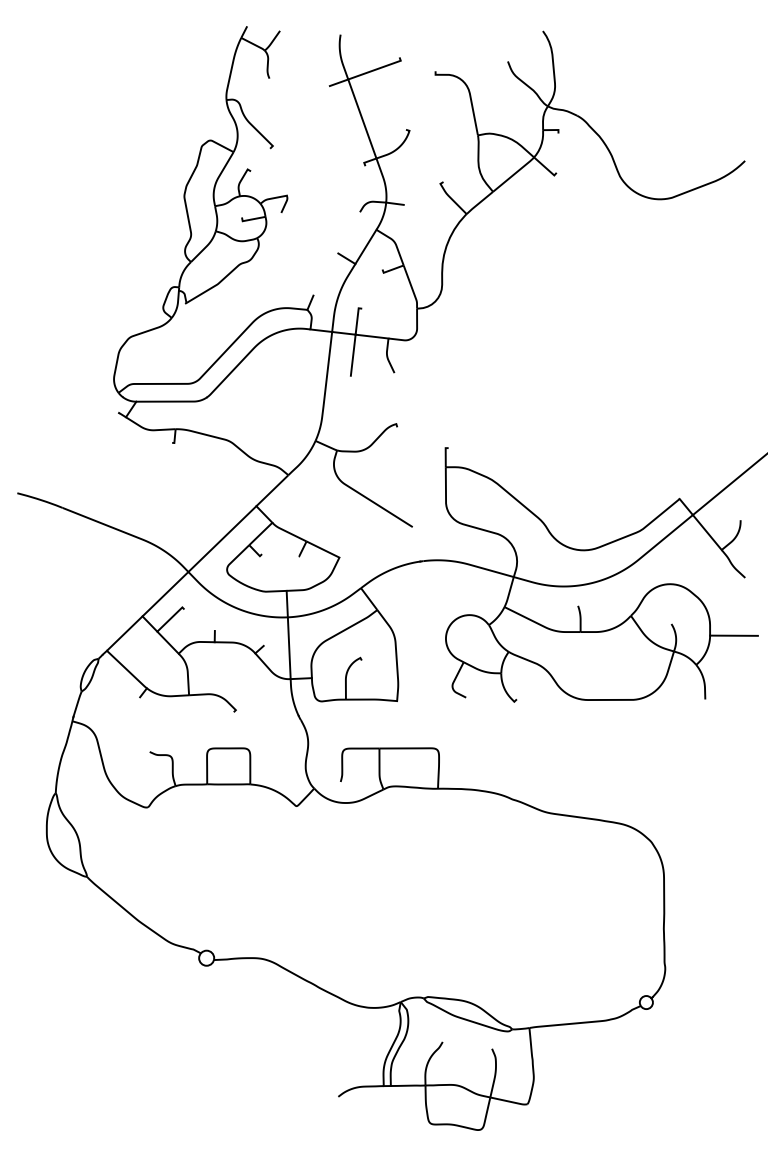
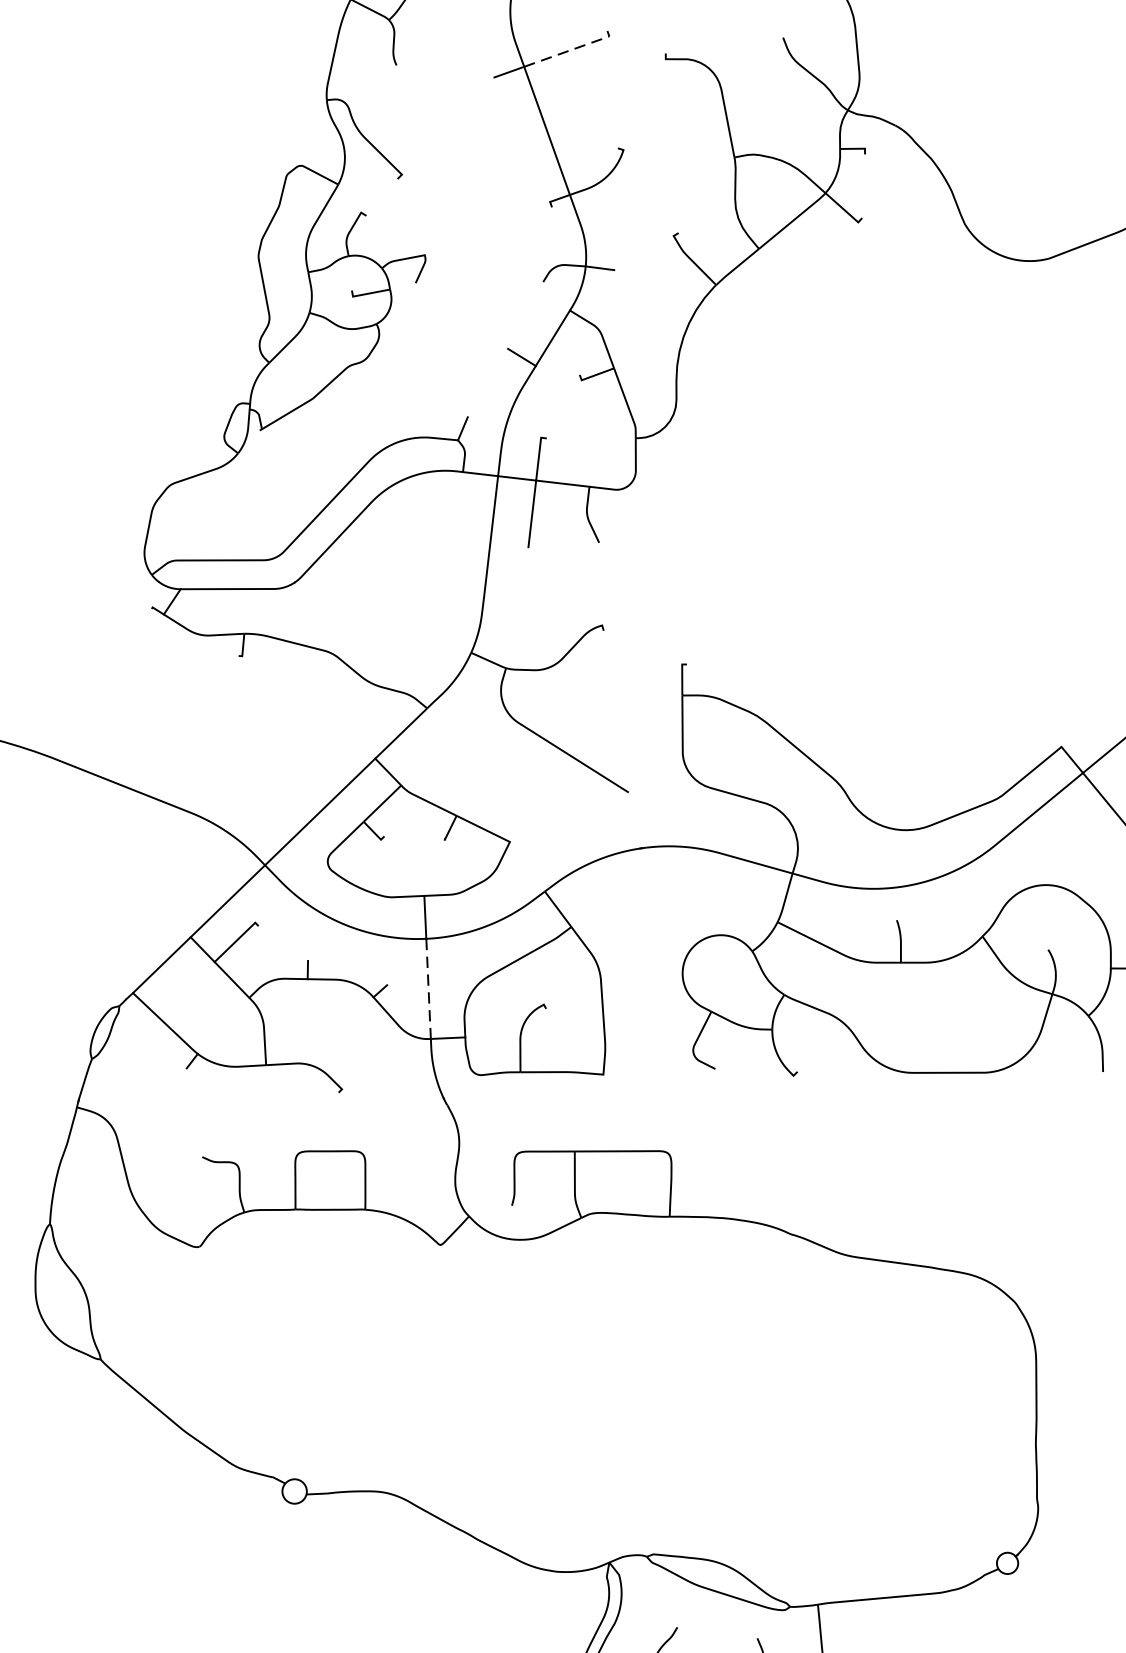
line: (377, 69) -> (571, 50), solid -> dashed
line: (289, 647) -> (428, 987), solid -> dashed

